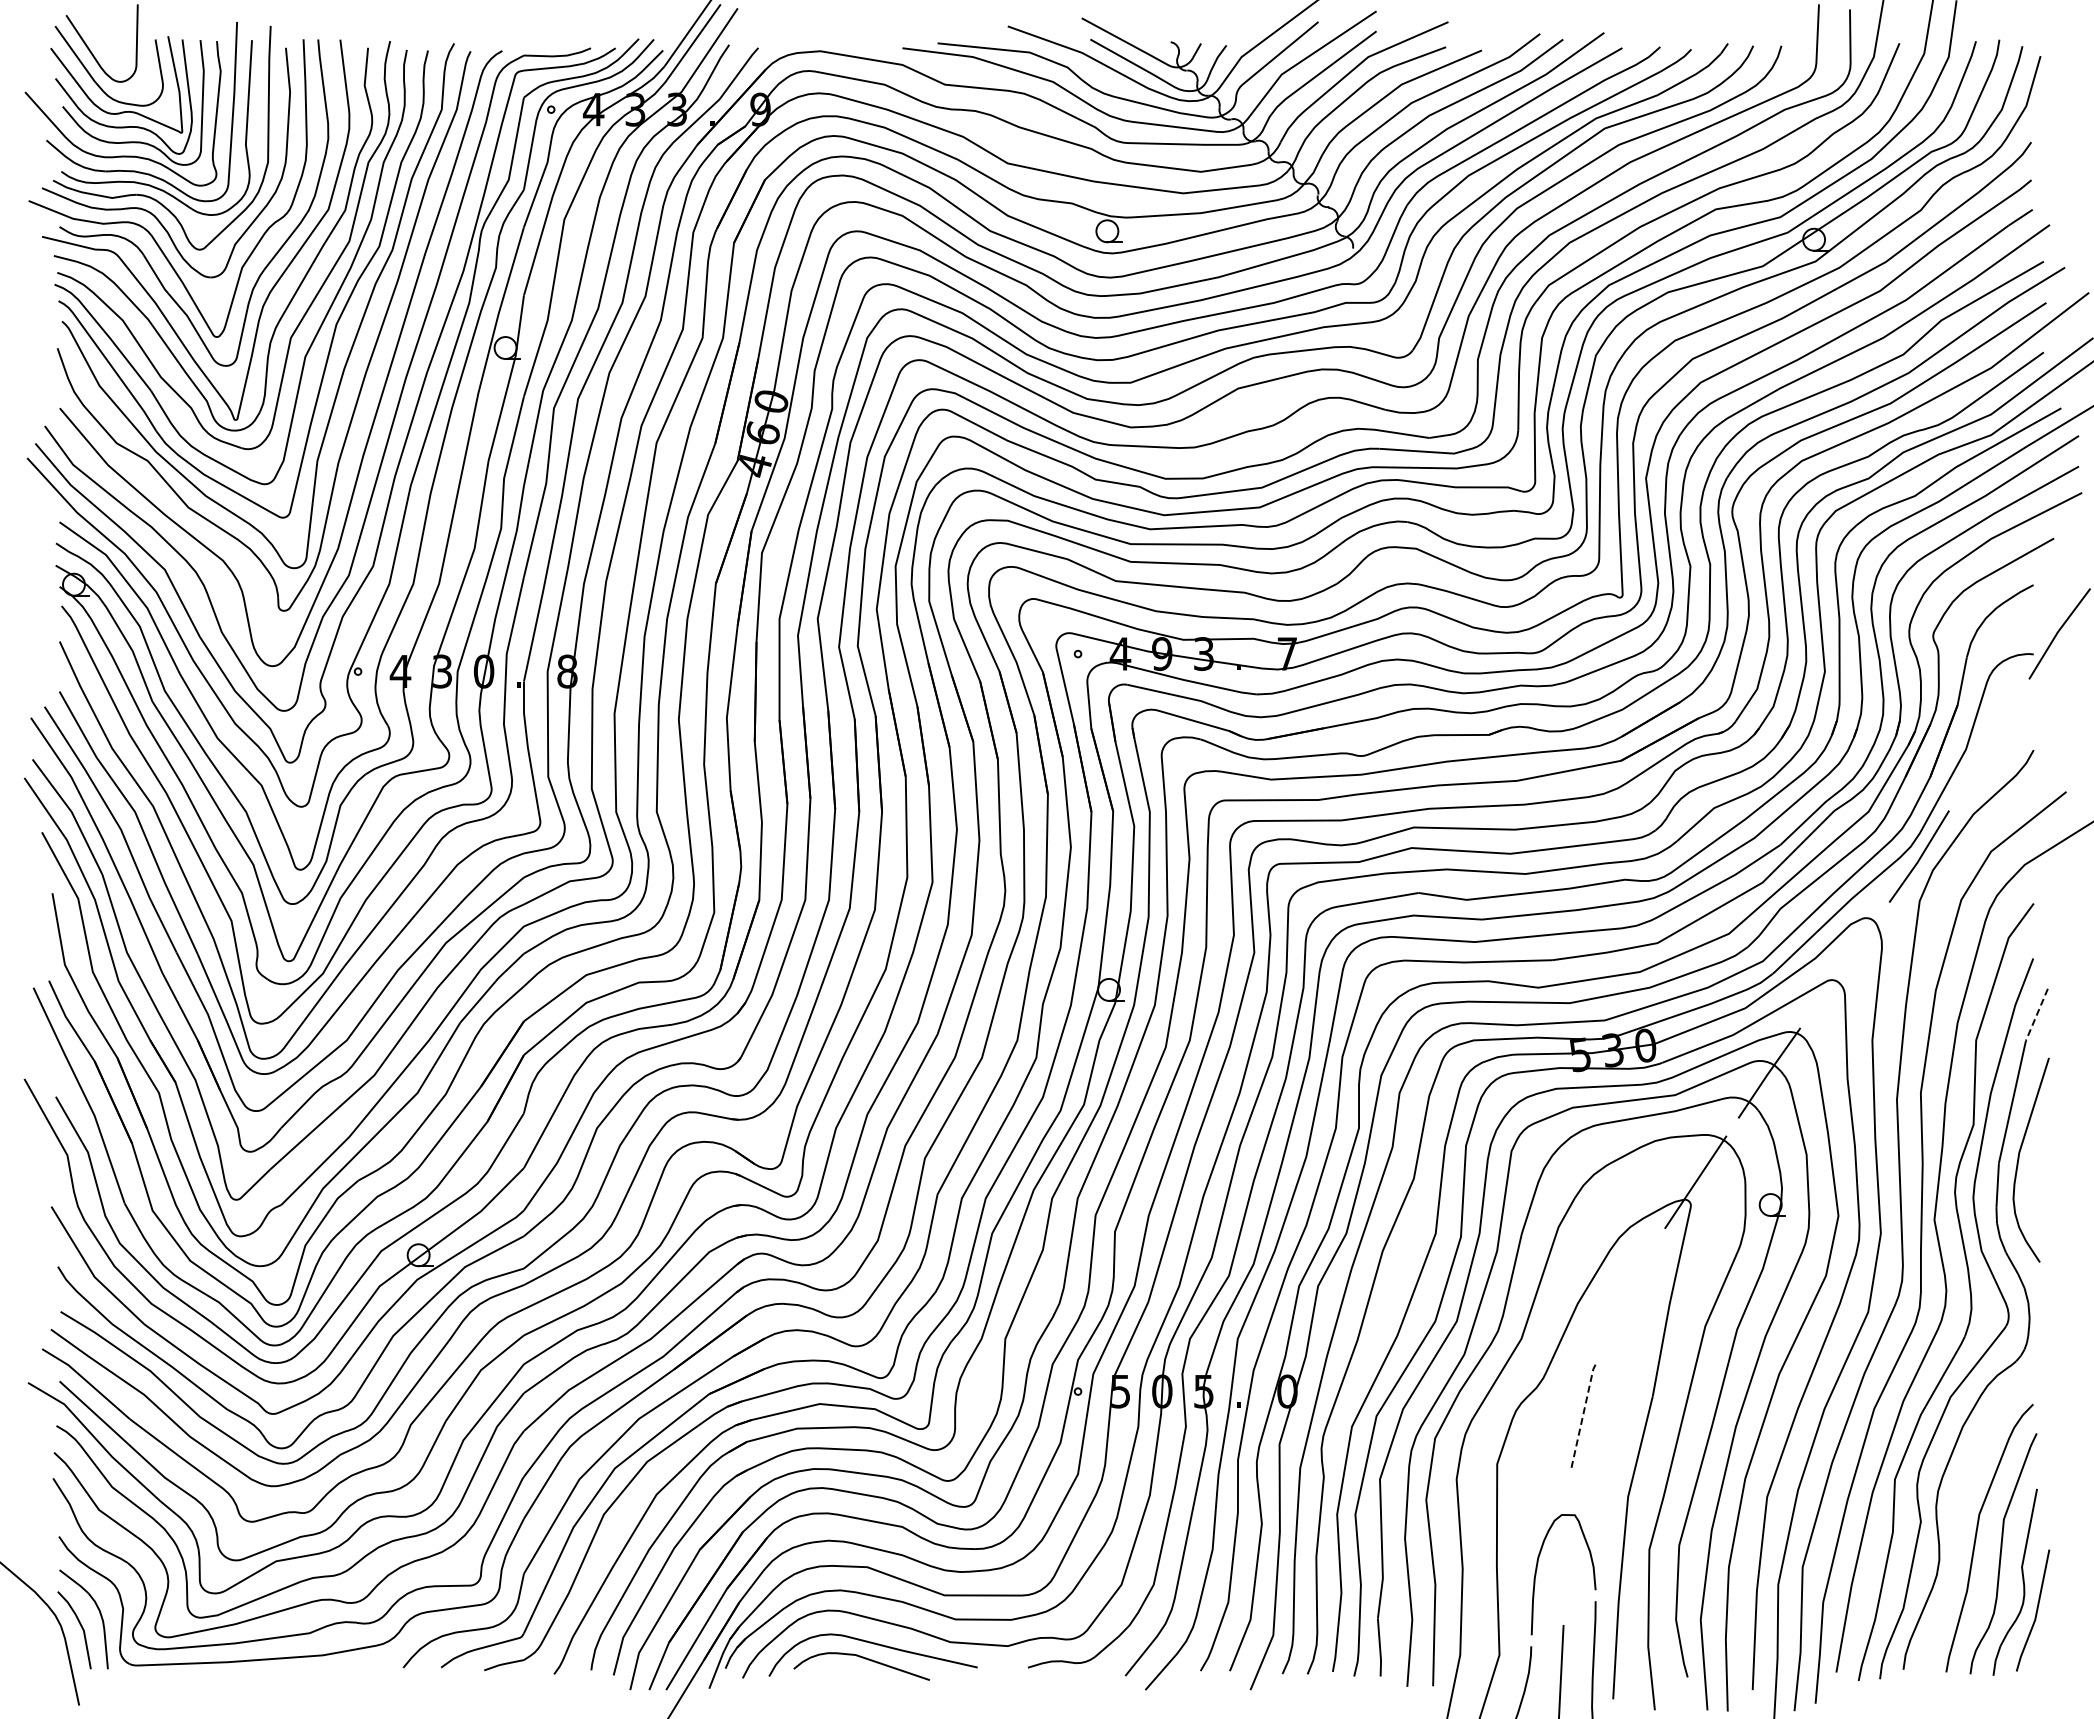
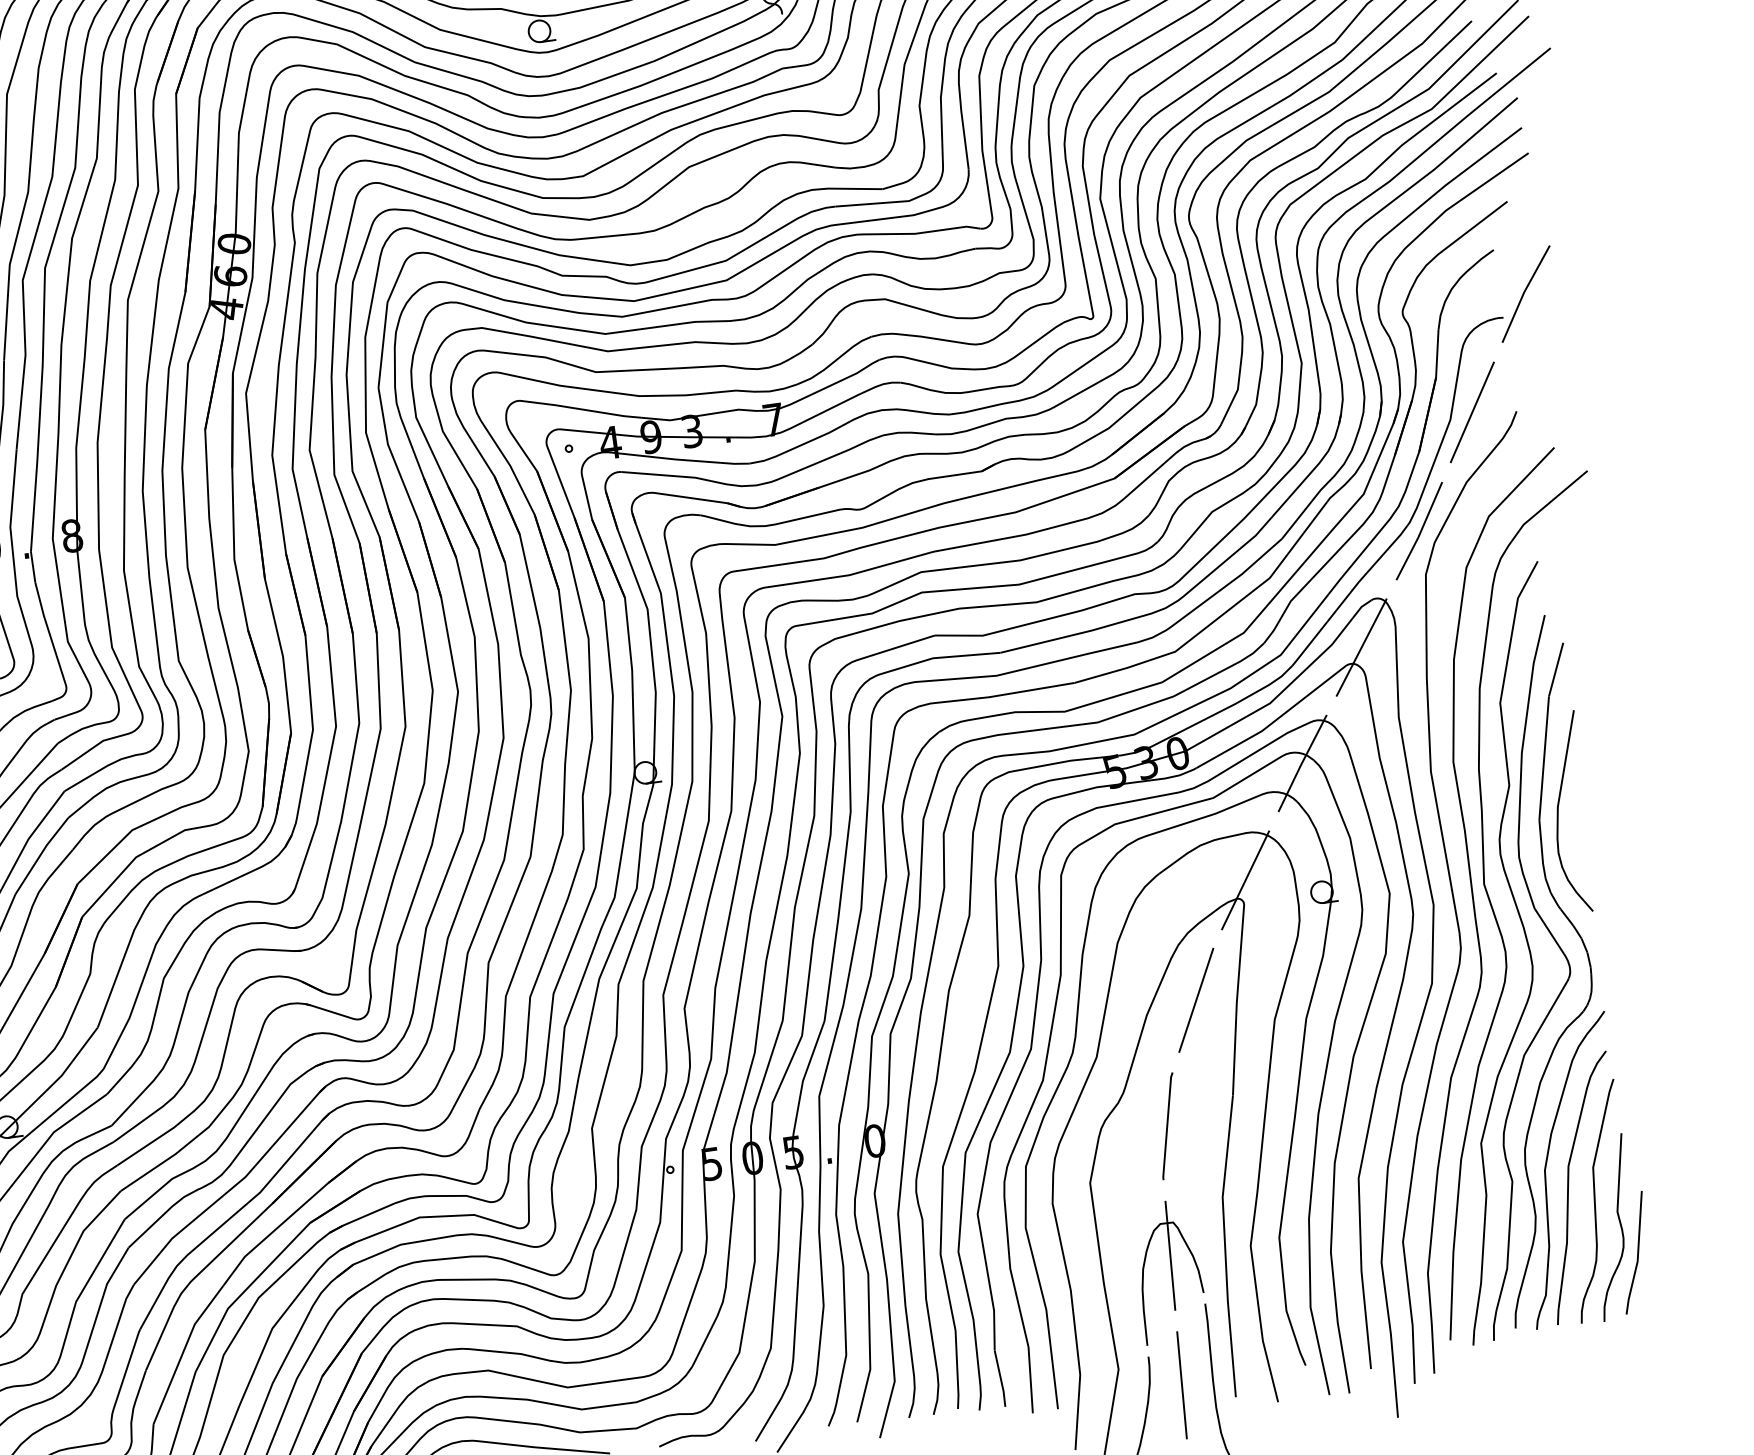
line: (1988, 744) -> (1471, 412), added
line: (1844, 965) -> (1361, 647), added
line: (2036, 1015) -> (1555, 670), dashed -> solid
line: (1629, 1295) -> (1196, 1000), added
line: (1582, 1418) -> (1167, 1126), dashed -> solid
curve: (1957, 1511) -> (1546, 1166), added
line: (1567, 1548) -> (1170, 1256), added

